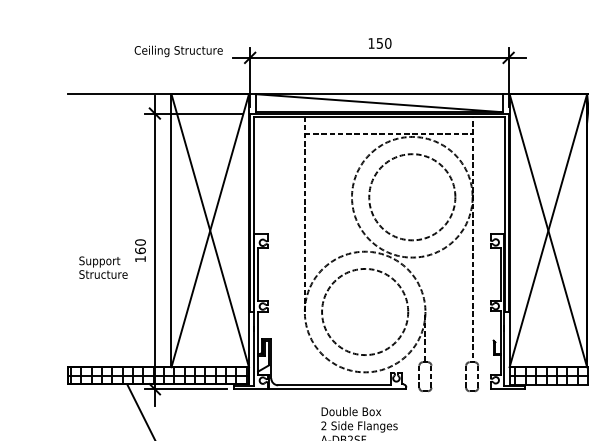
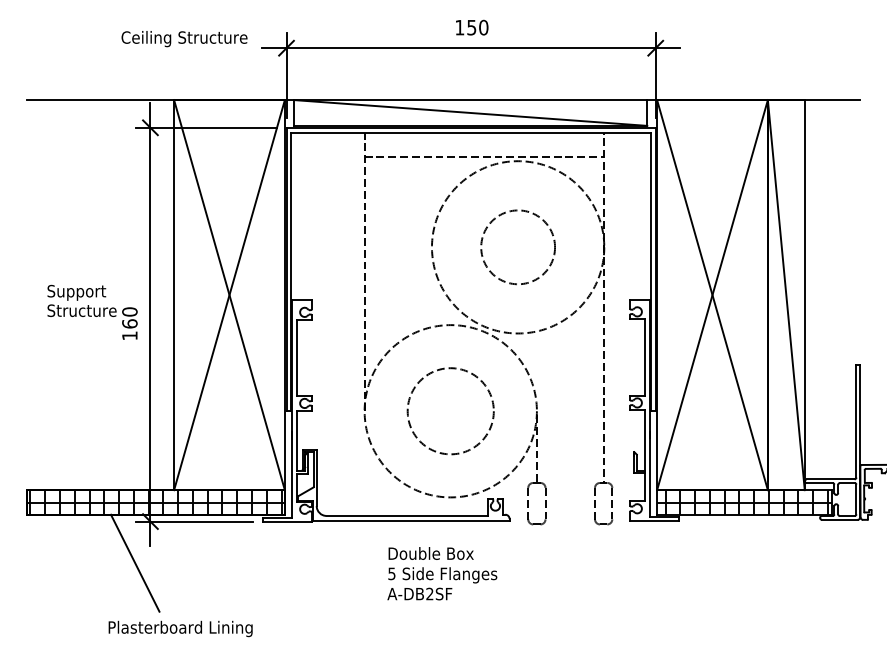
circle: (411, 196) -> (517, 246), size x0.6
text: (103, 267) -> (81, 300), moved
circle: (364, 311) -> (450, 410), size x0.7
text: (323, 425) -> (391, 573), 2 -> 5

